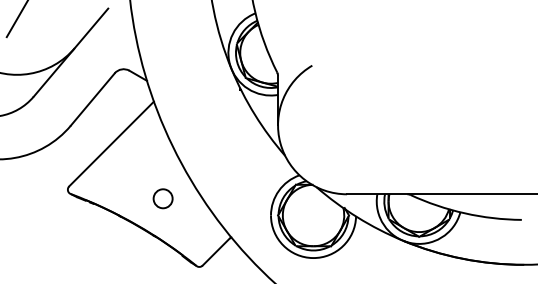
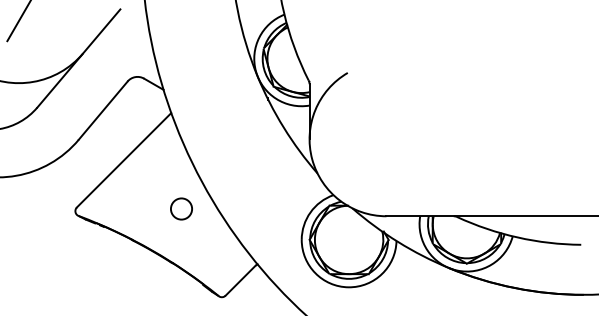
circle: (162, 198) -> (180, 208), moved

